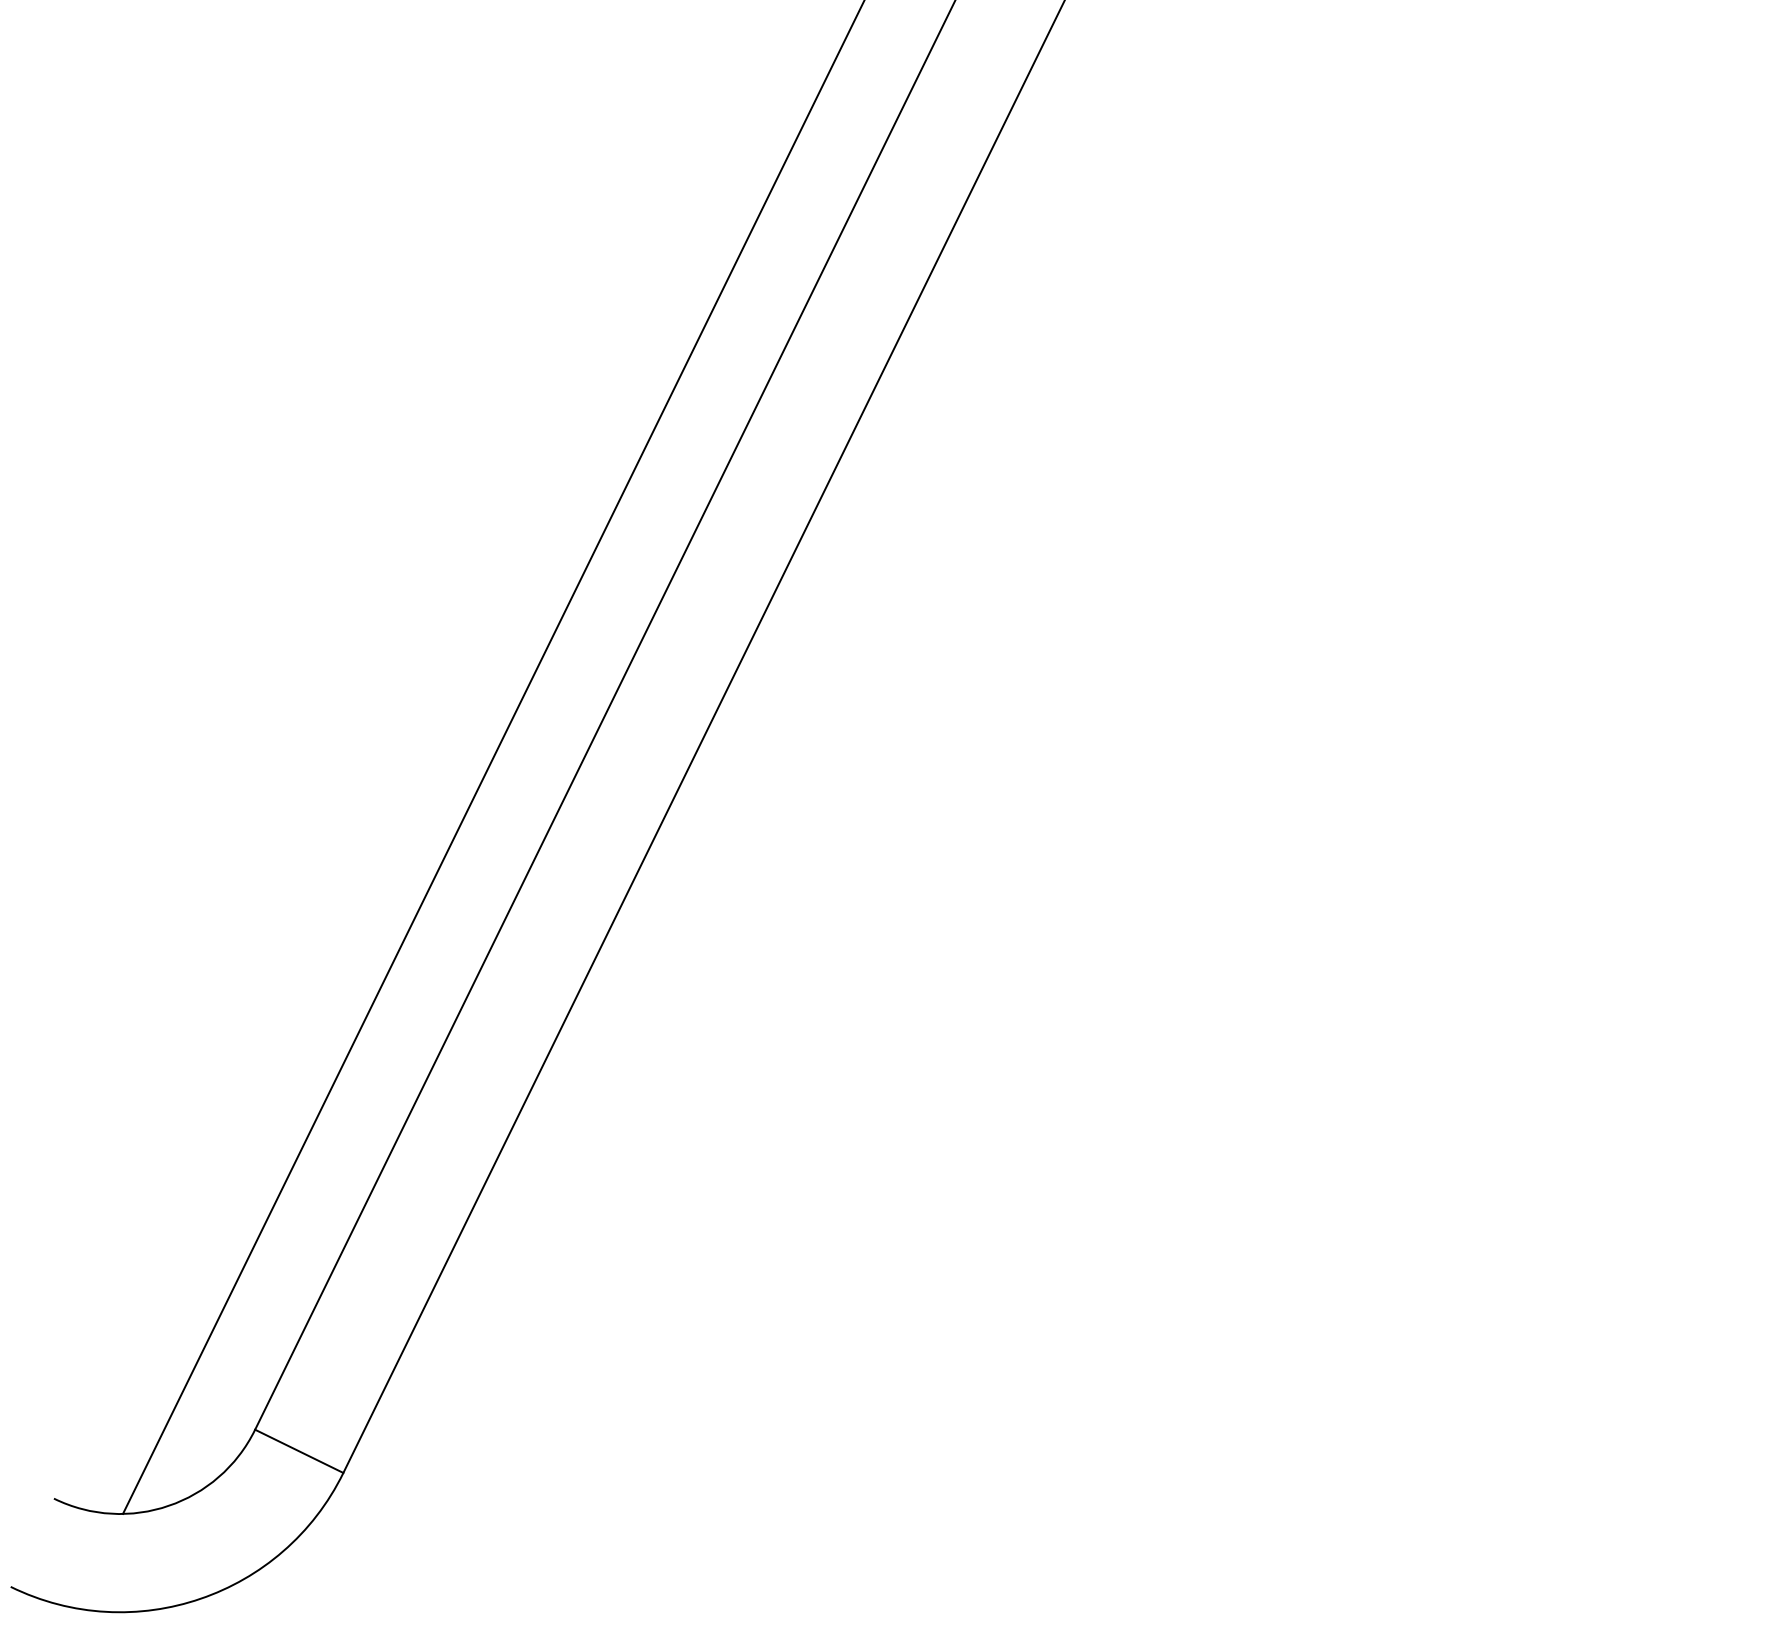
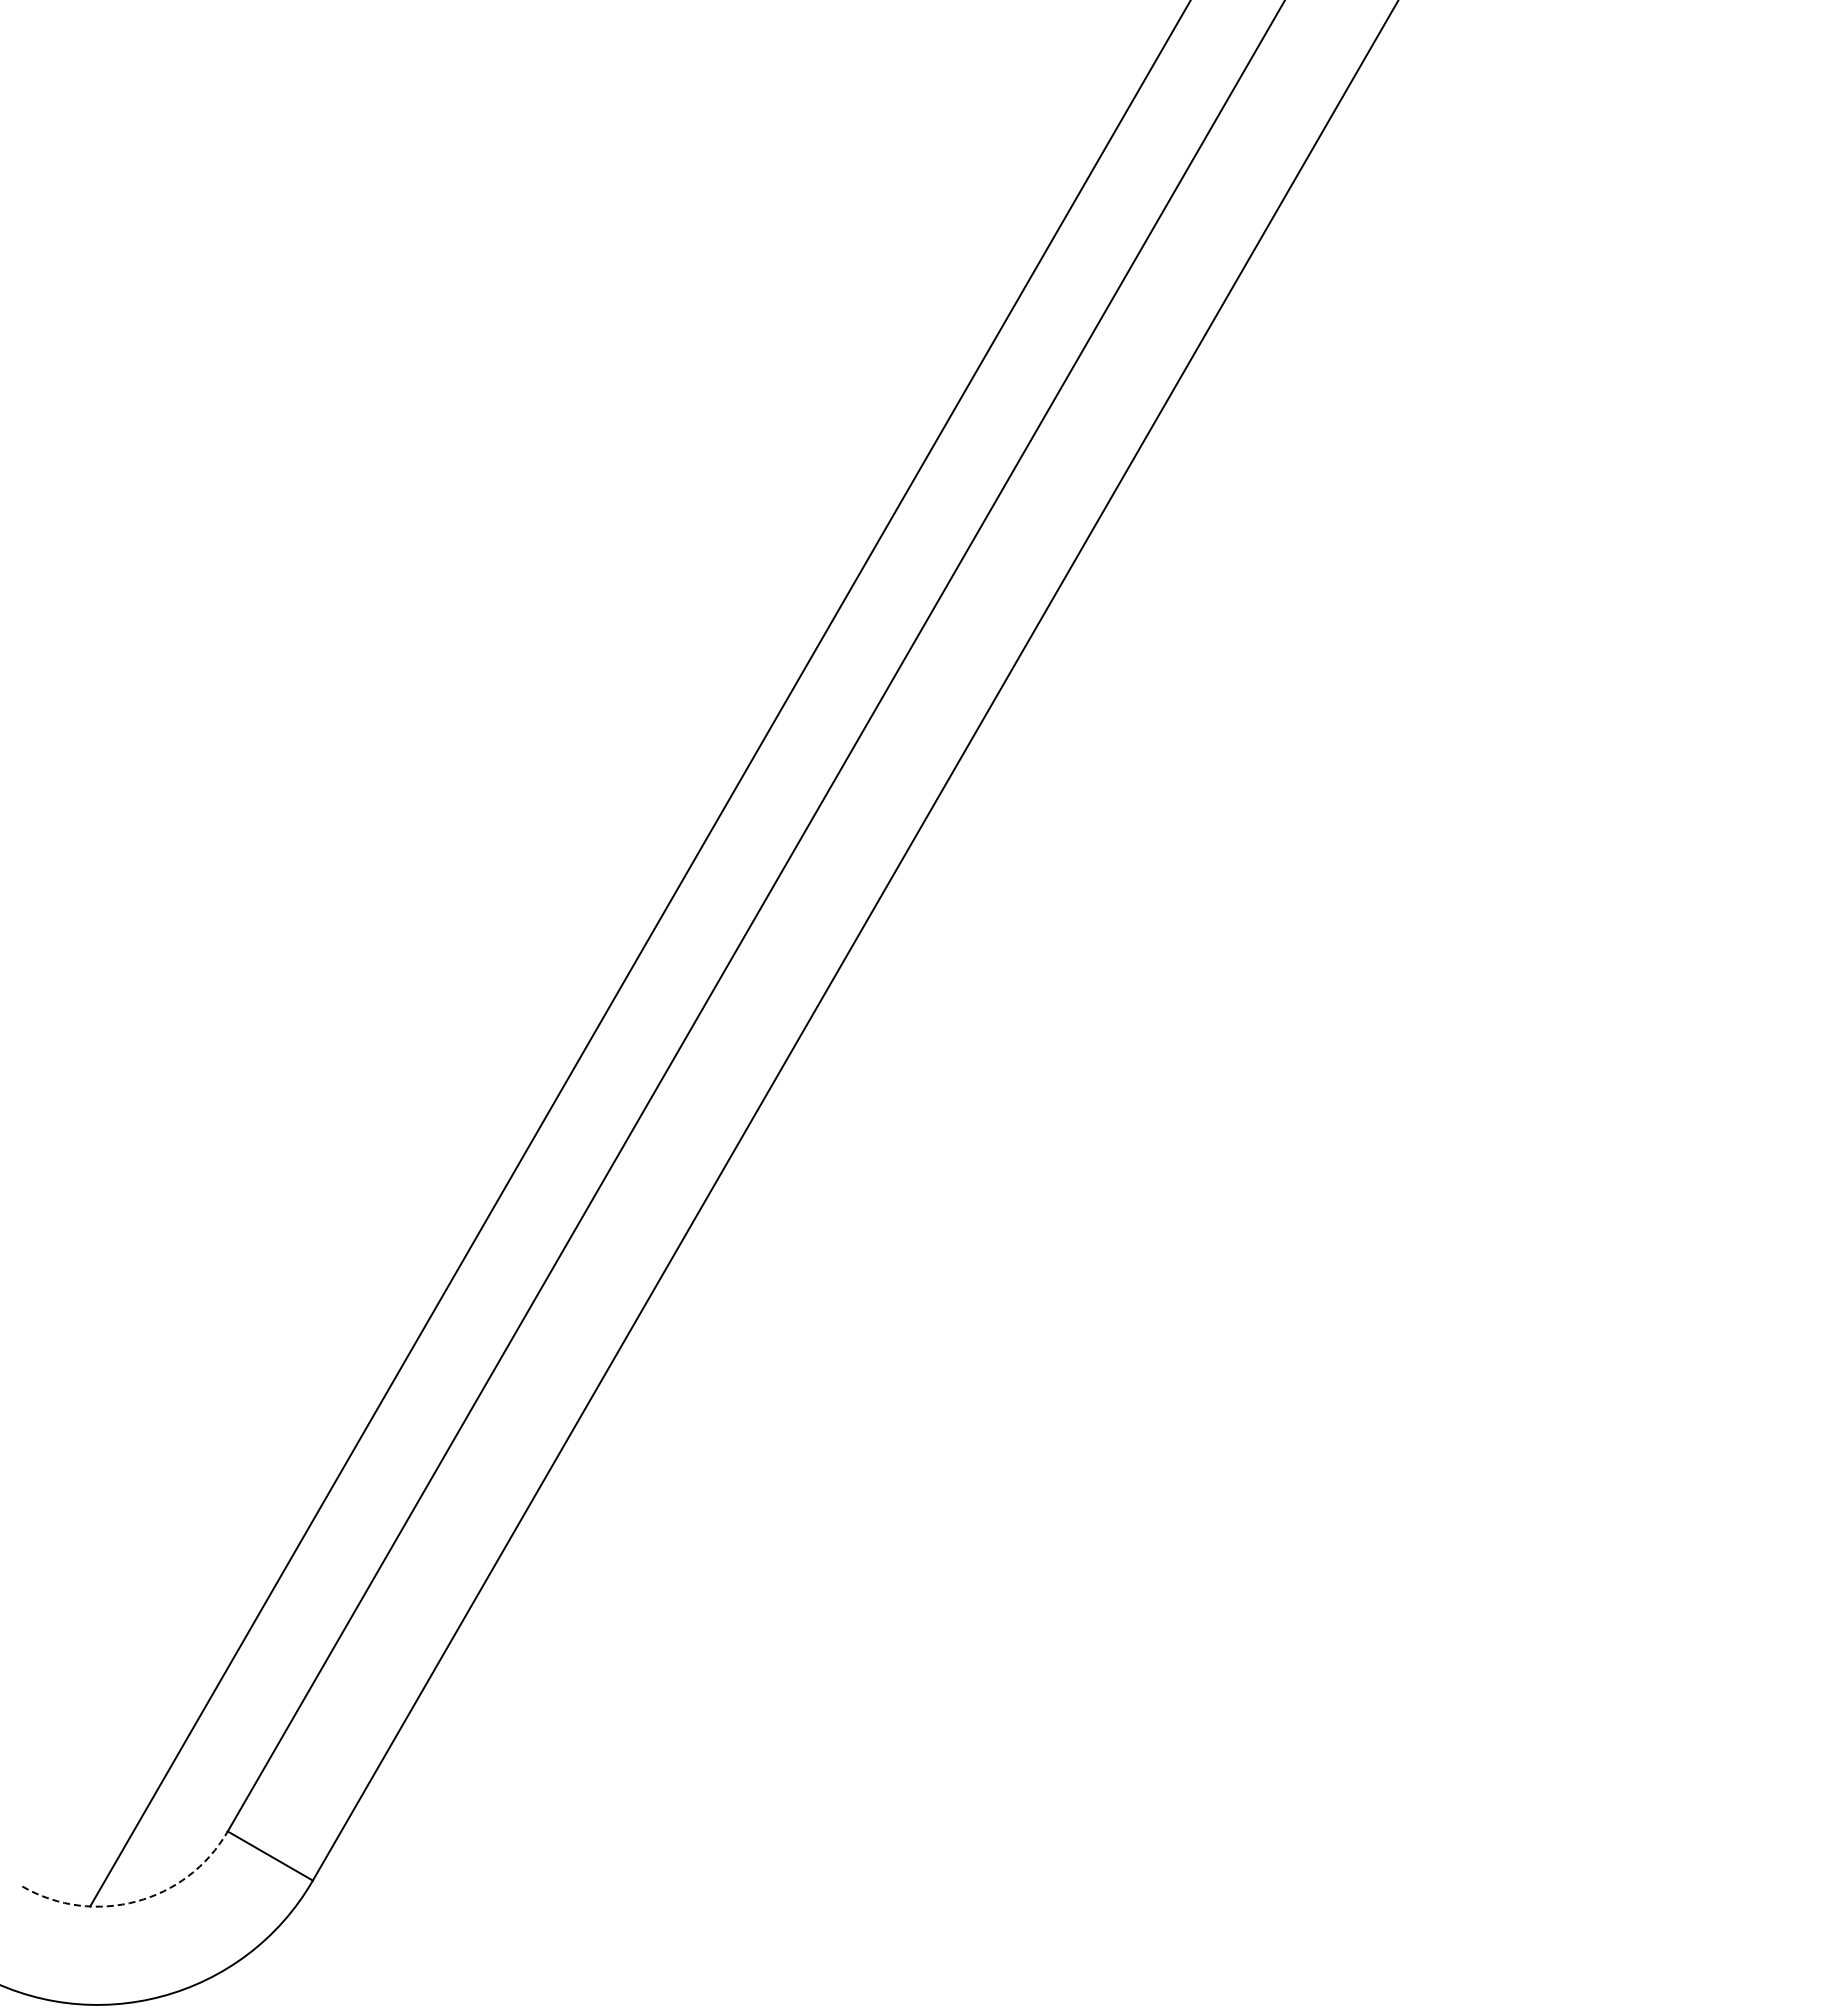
arc: (168, 1505) -> (136, 1901), solid -> dashed

